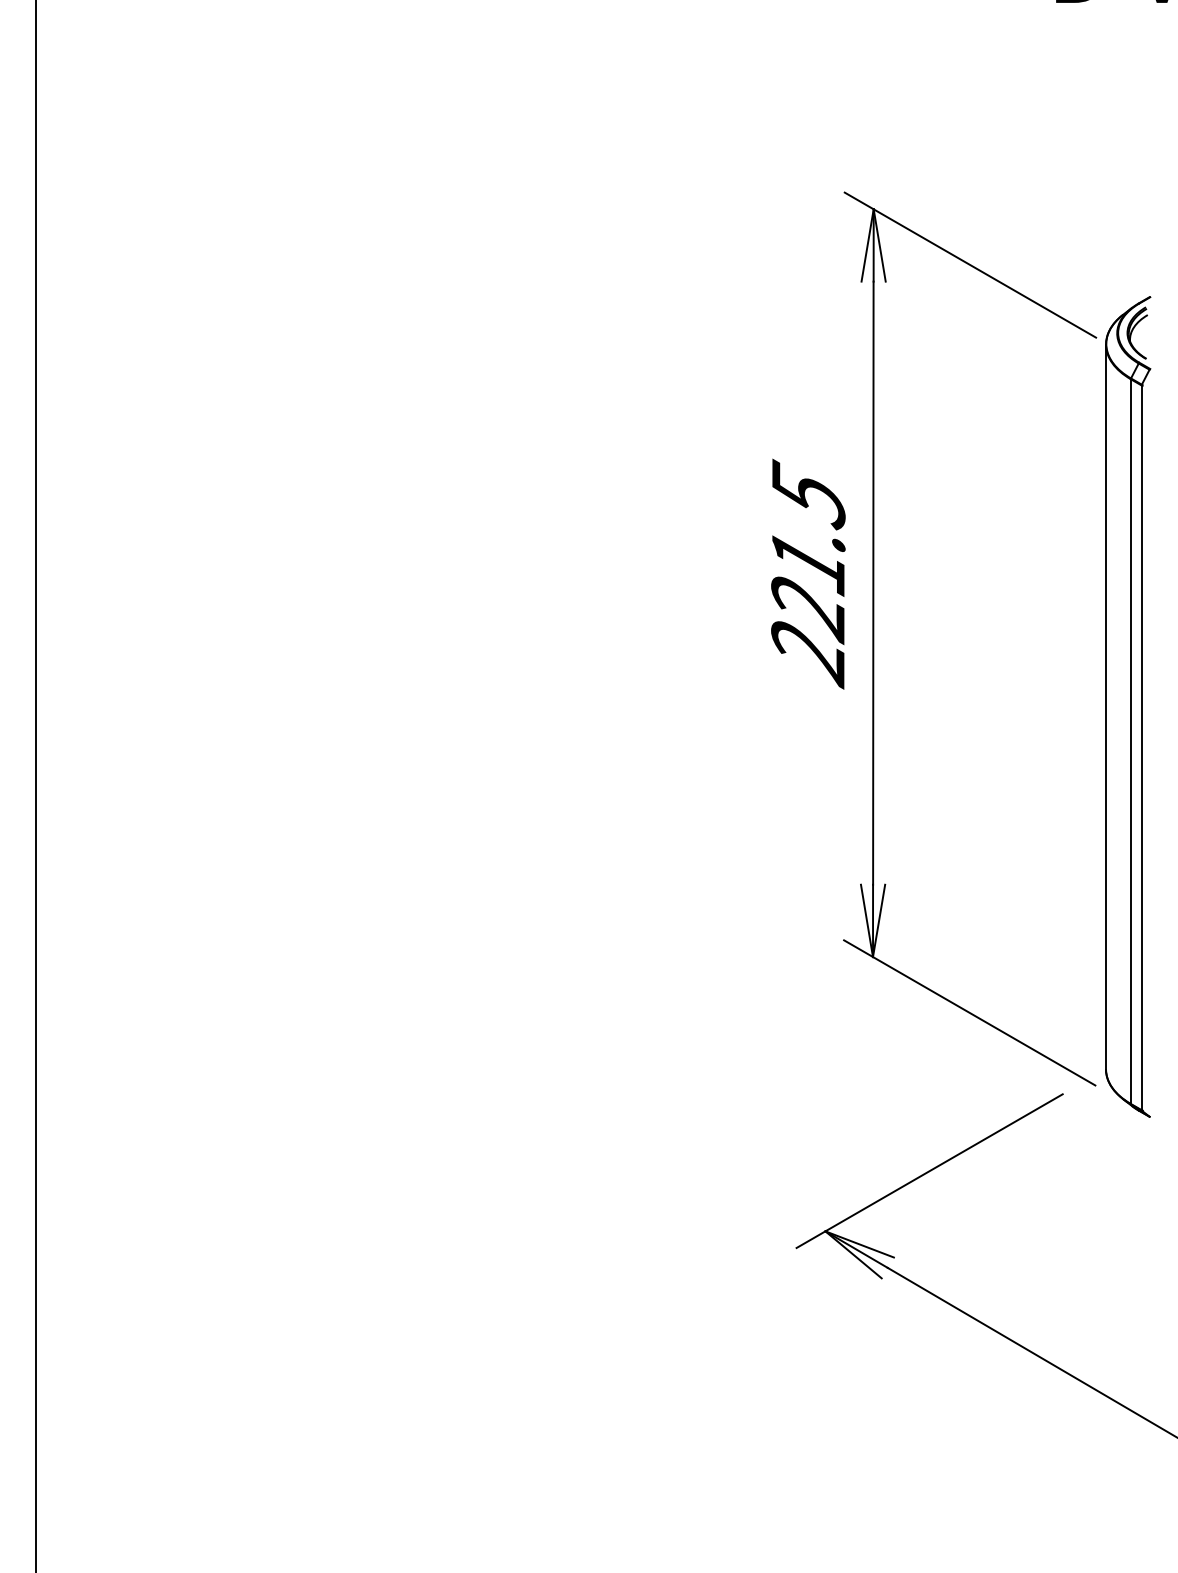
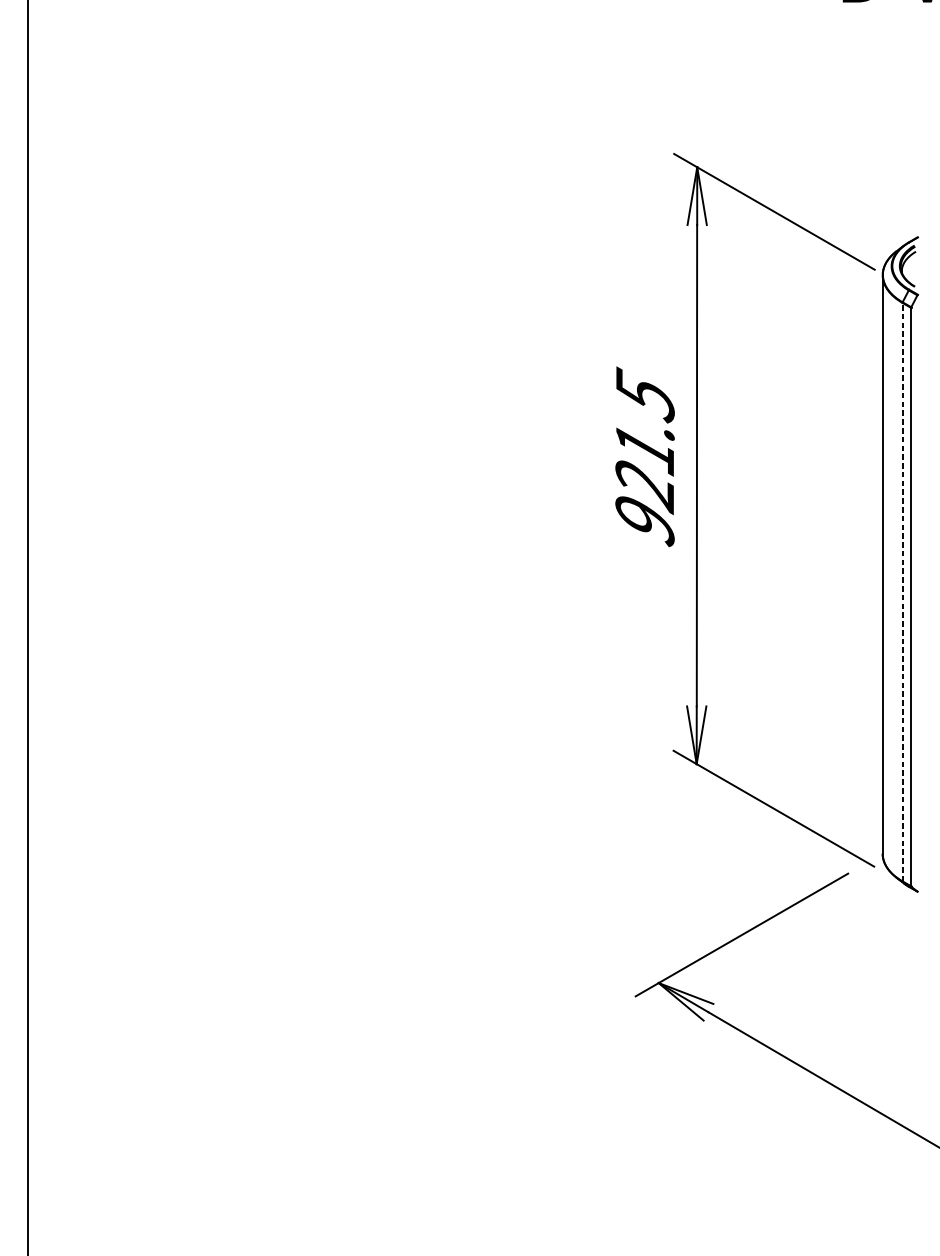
text: (808, 655) -> (645, 523), 221.5 -> 921.5
line: (1130, 741) -> (902, 592), solid -> dashed

